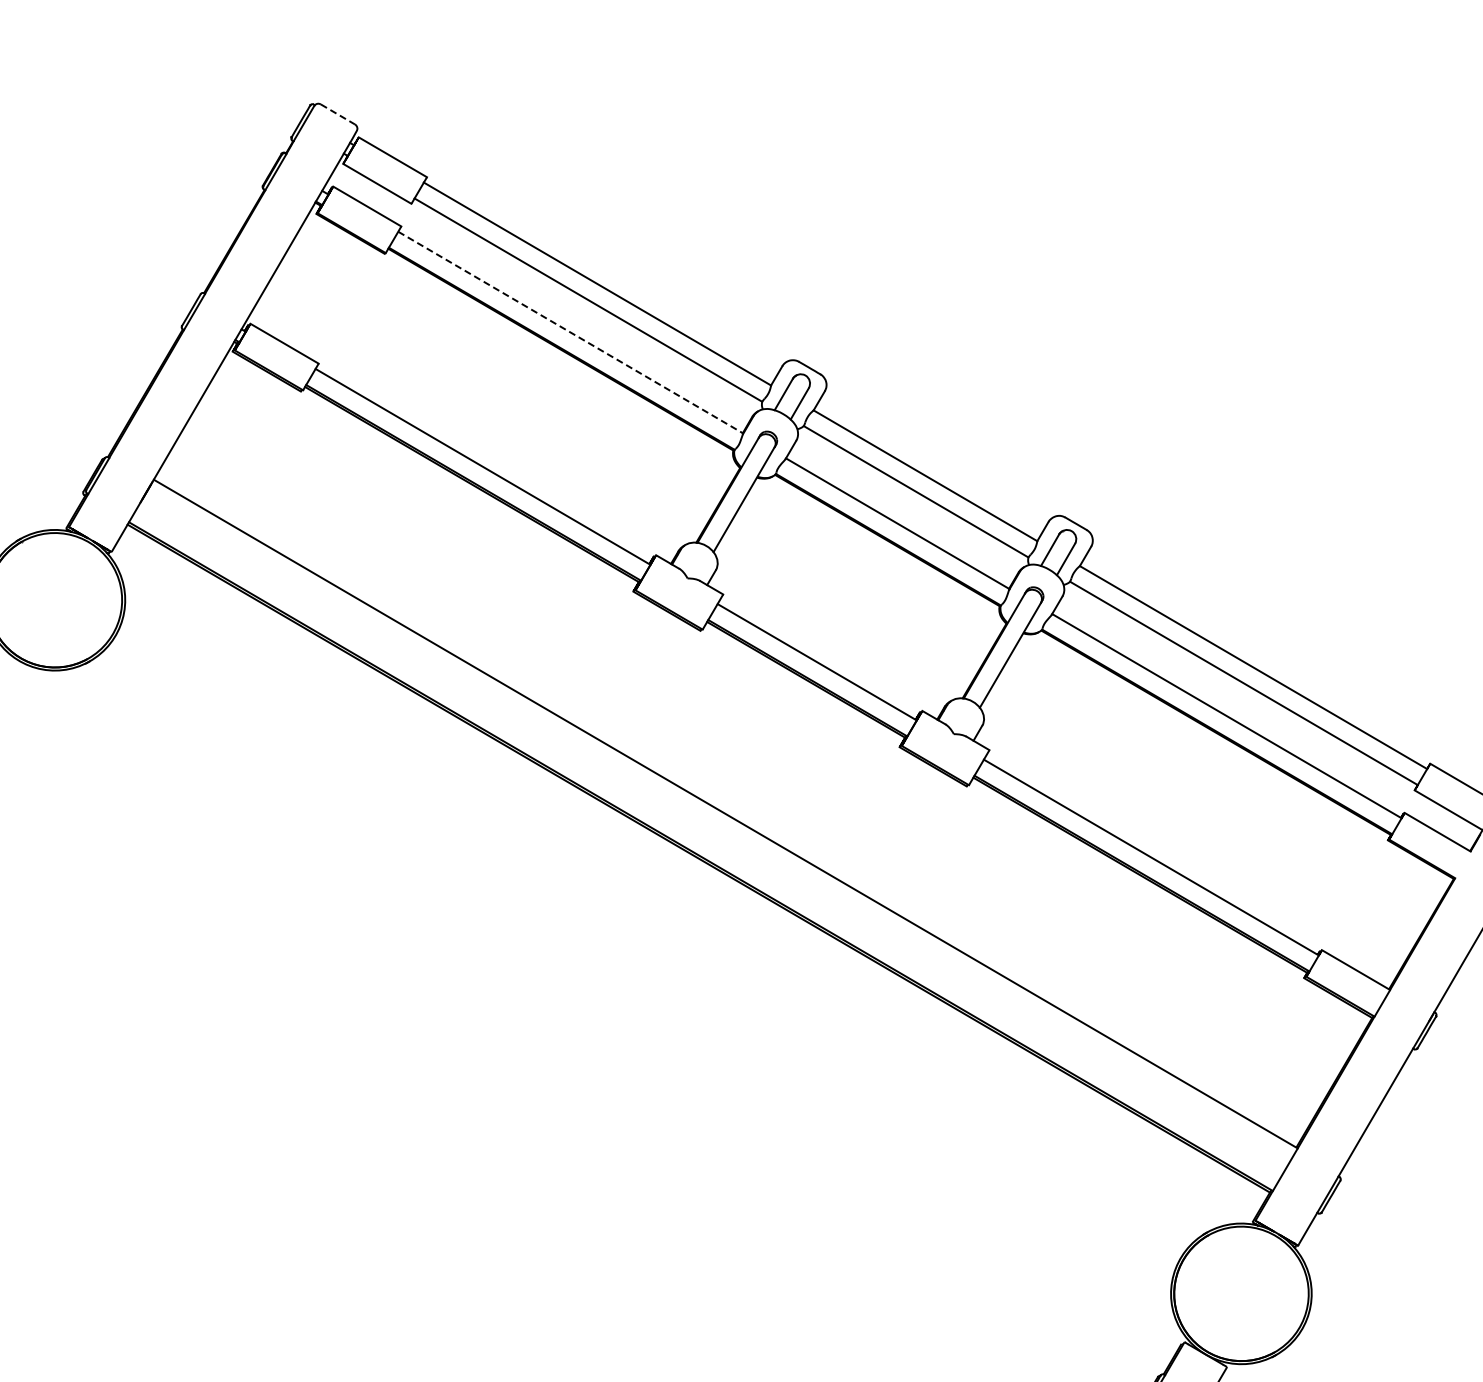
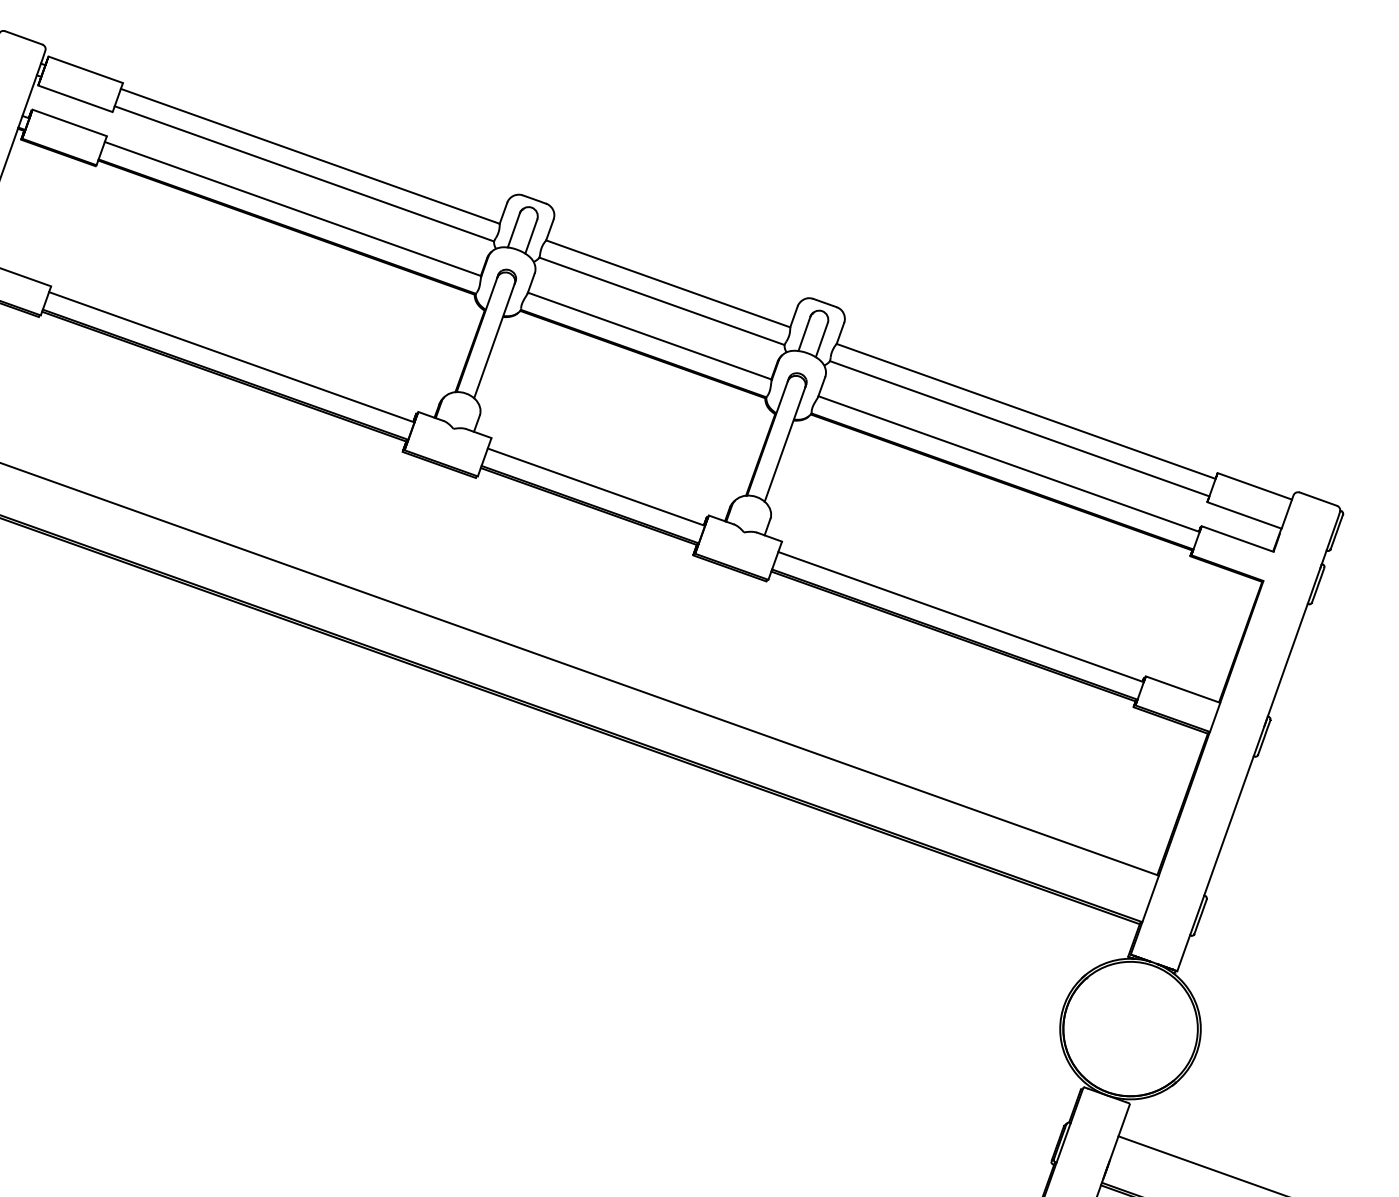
line: (337, 114) -> (23, 38), dashed -> solid
line: (570, 332) -> (292, 208), dashed -> solid

